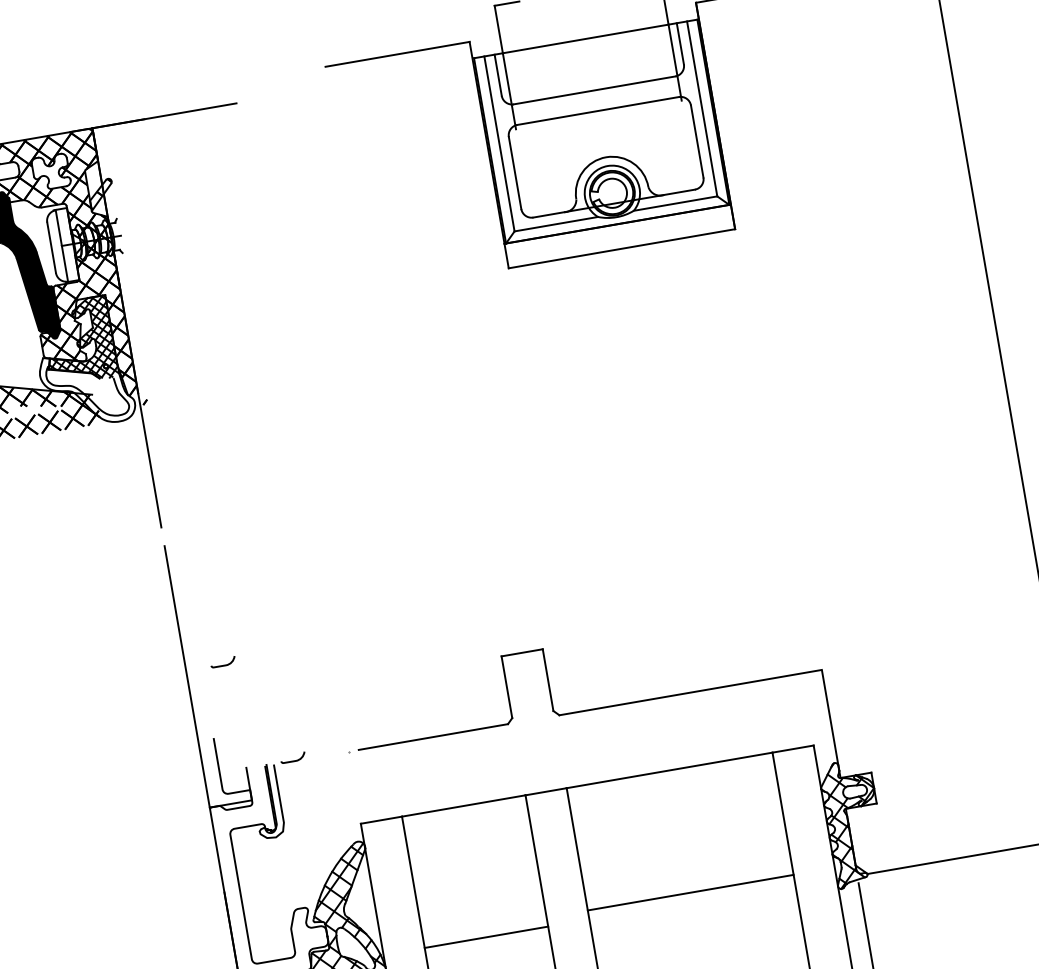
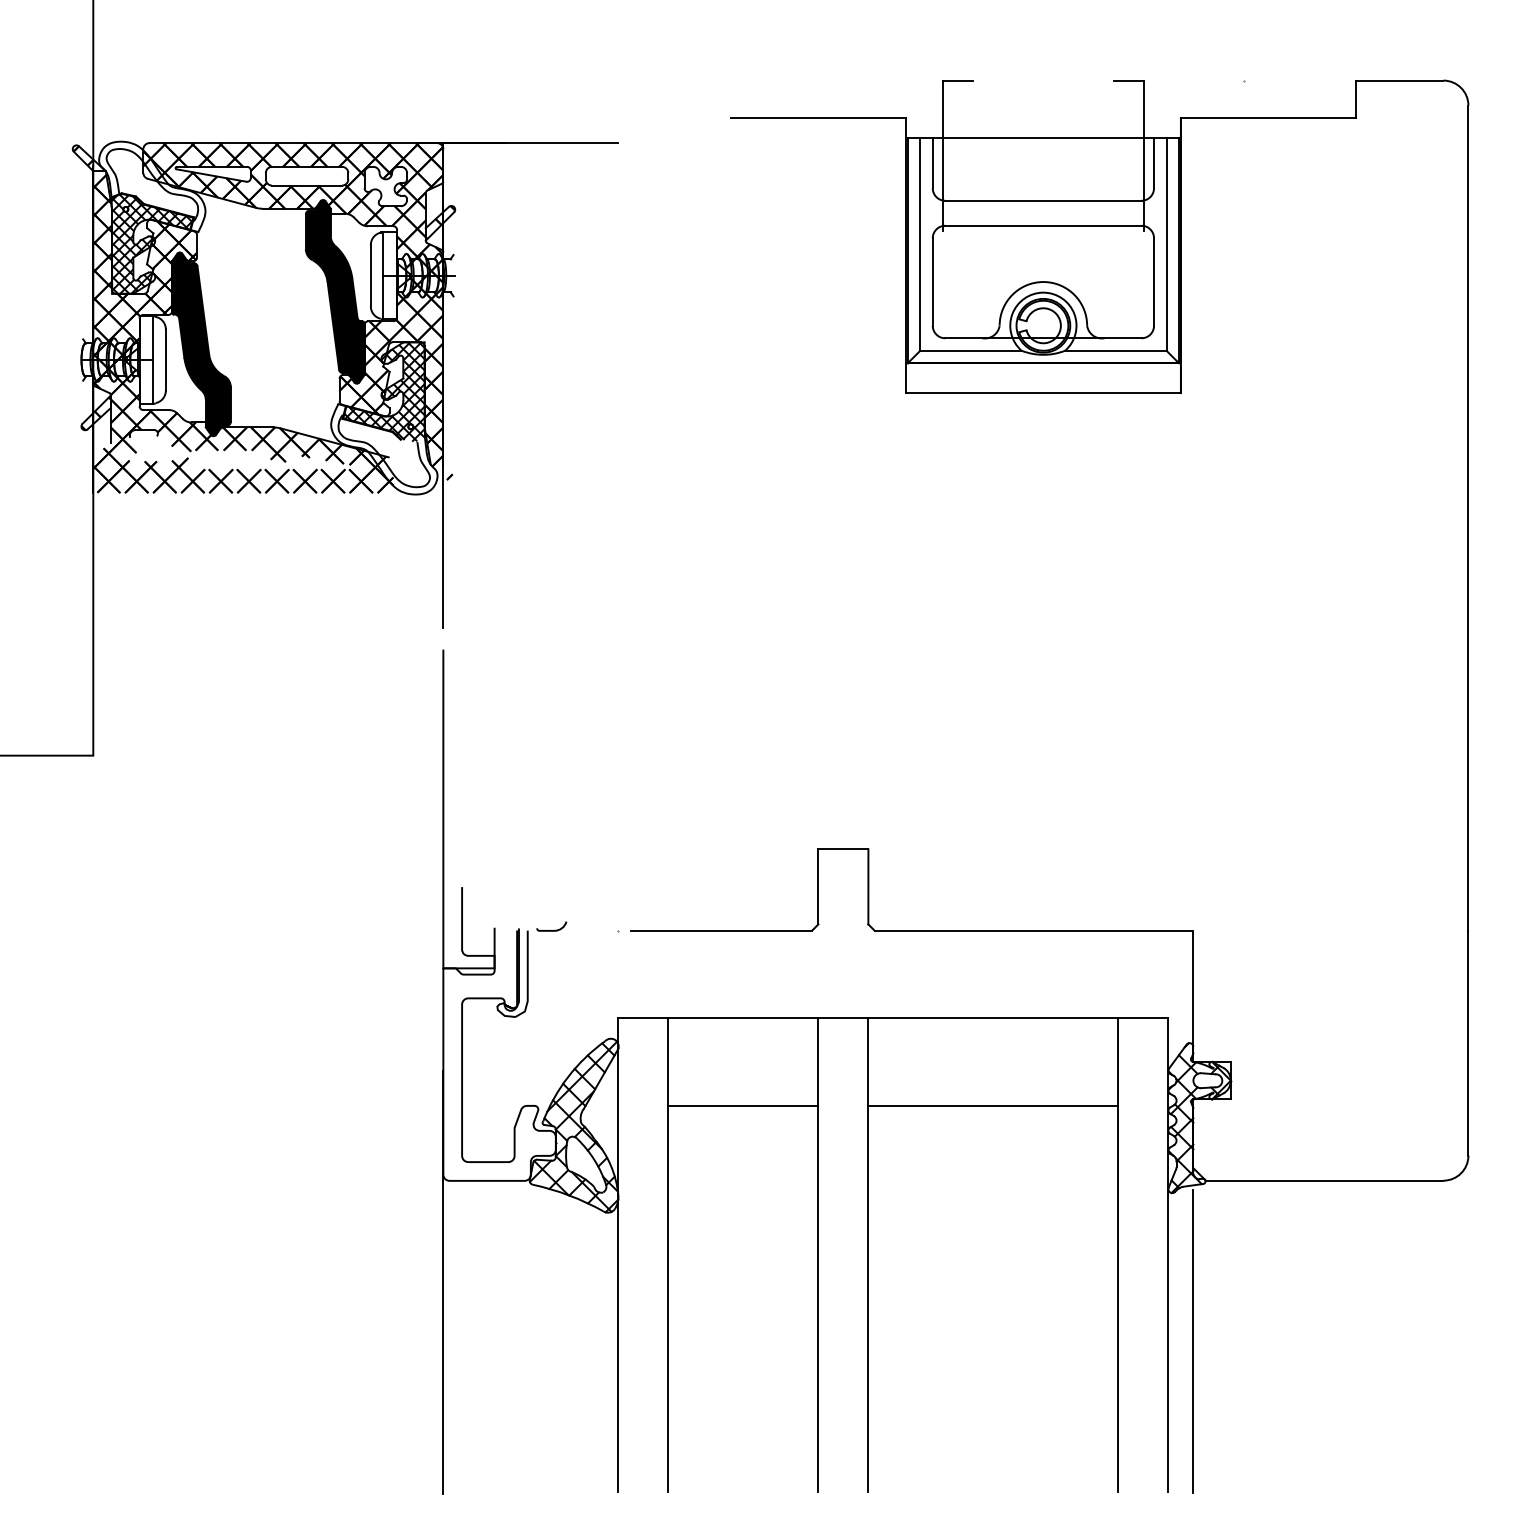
curve: (223, 665) -> (488, 803), removed
line: (690, 892) -> (993, 1105), moved
line: (486, 937) -> (743, 1105), moved

